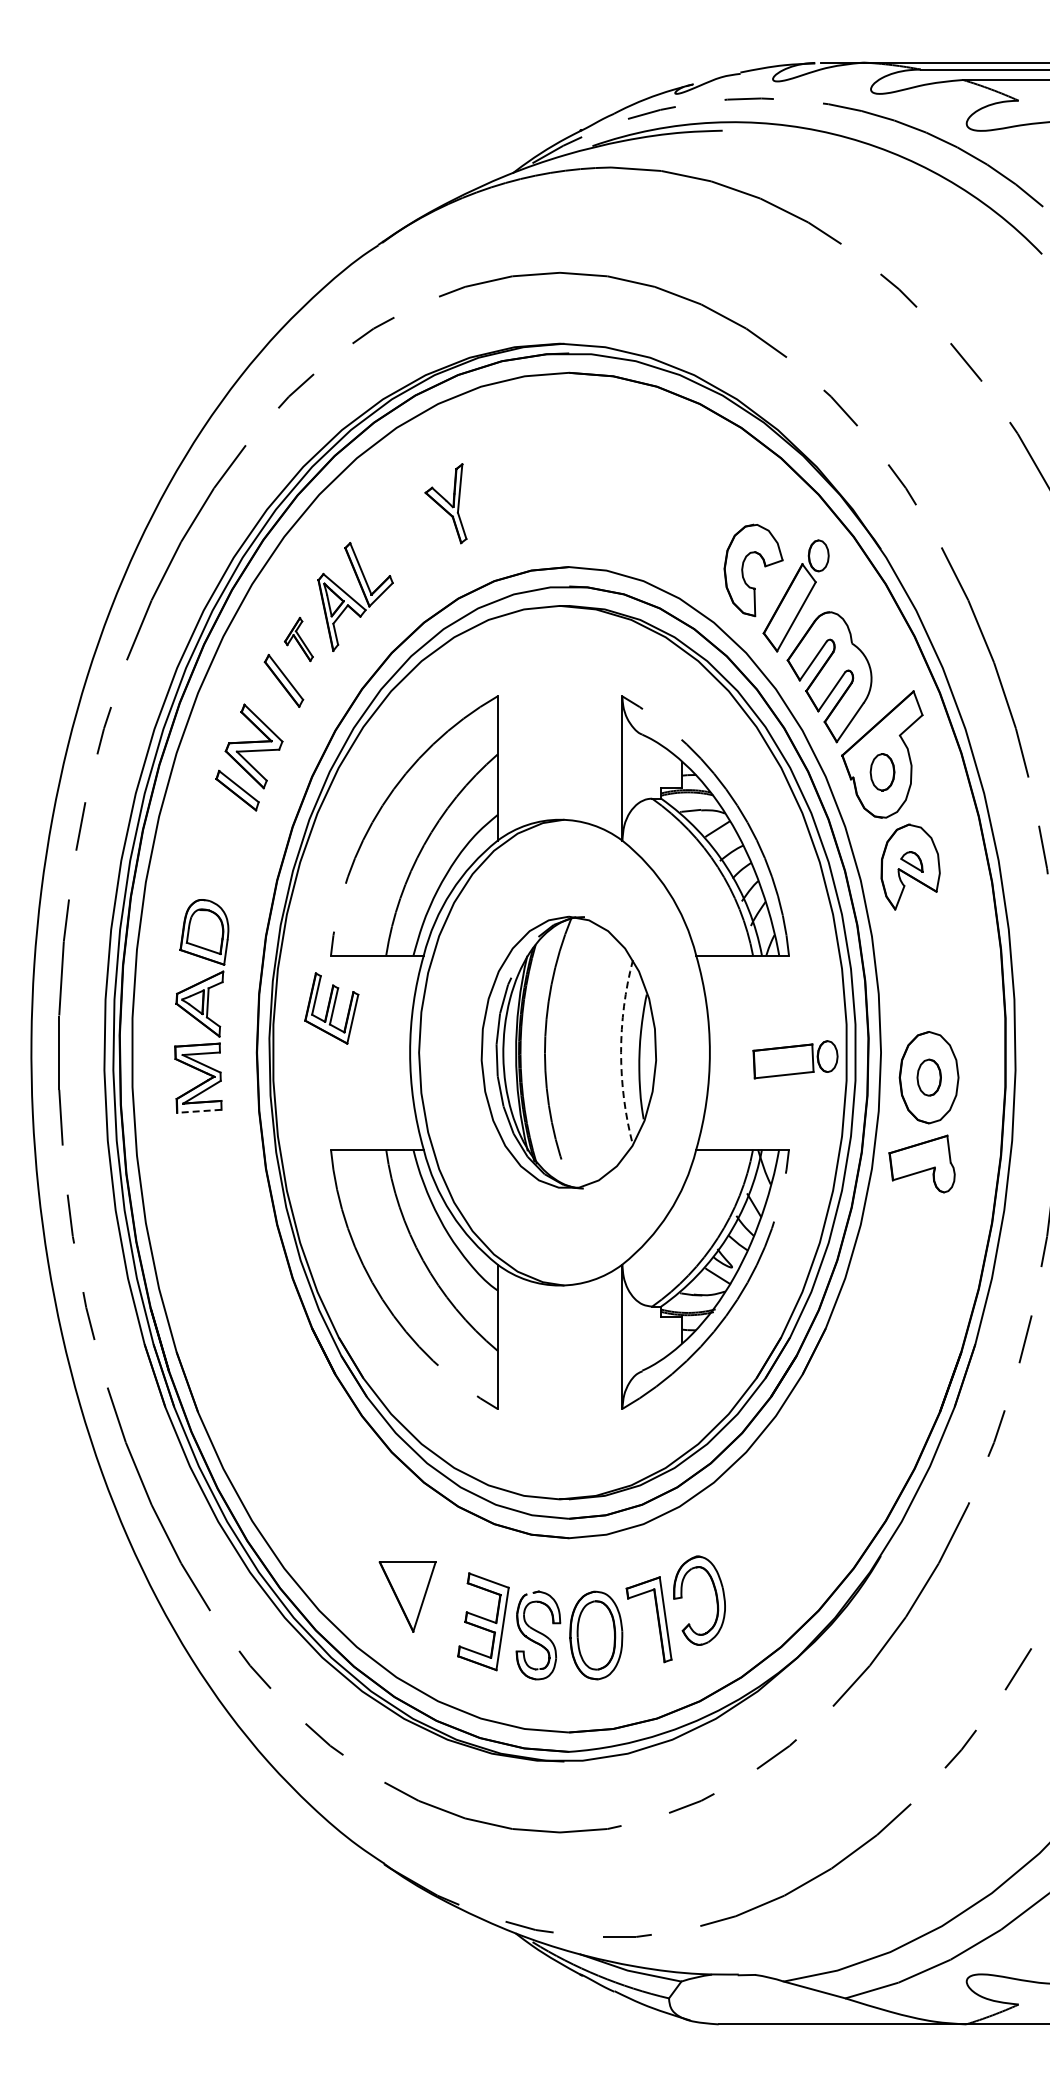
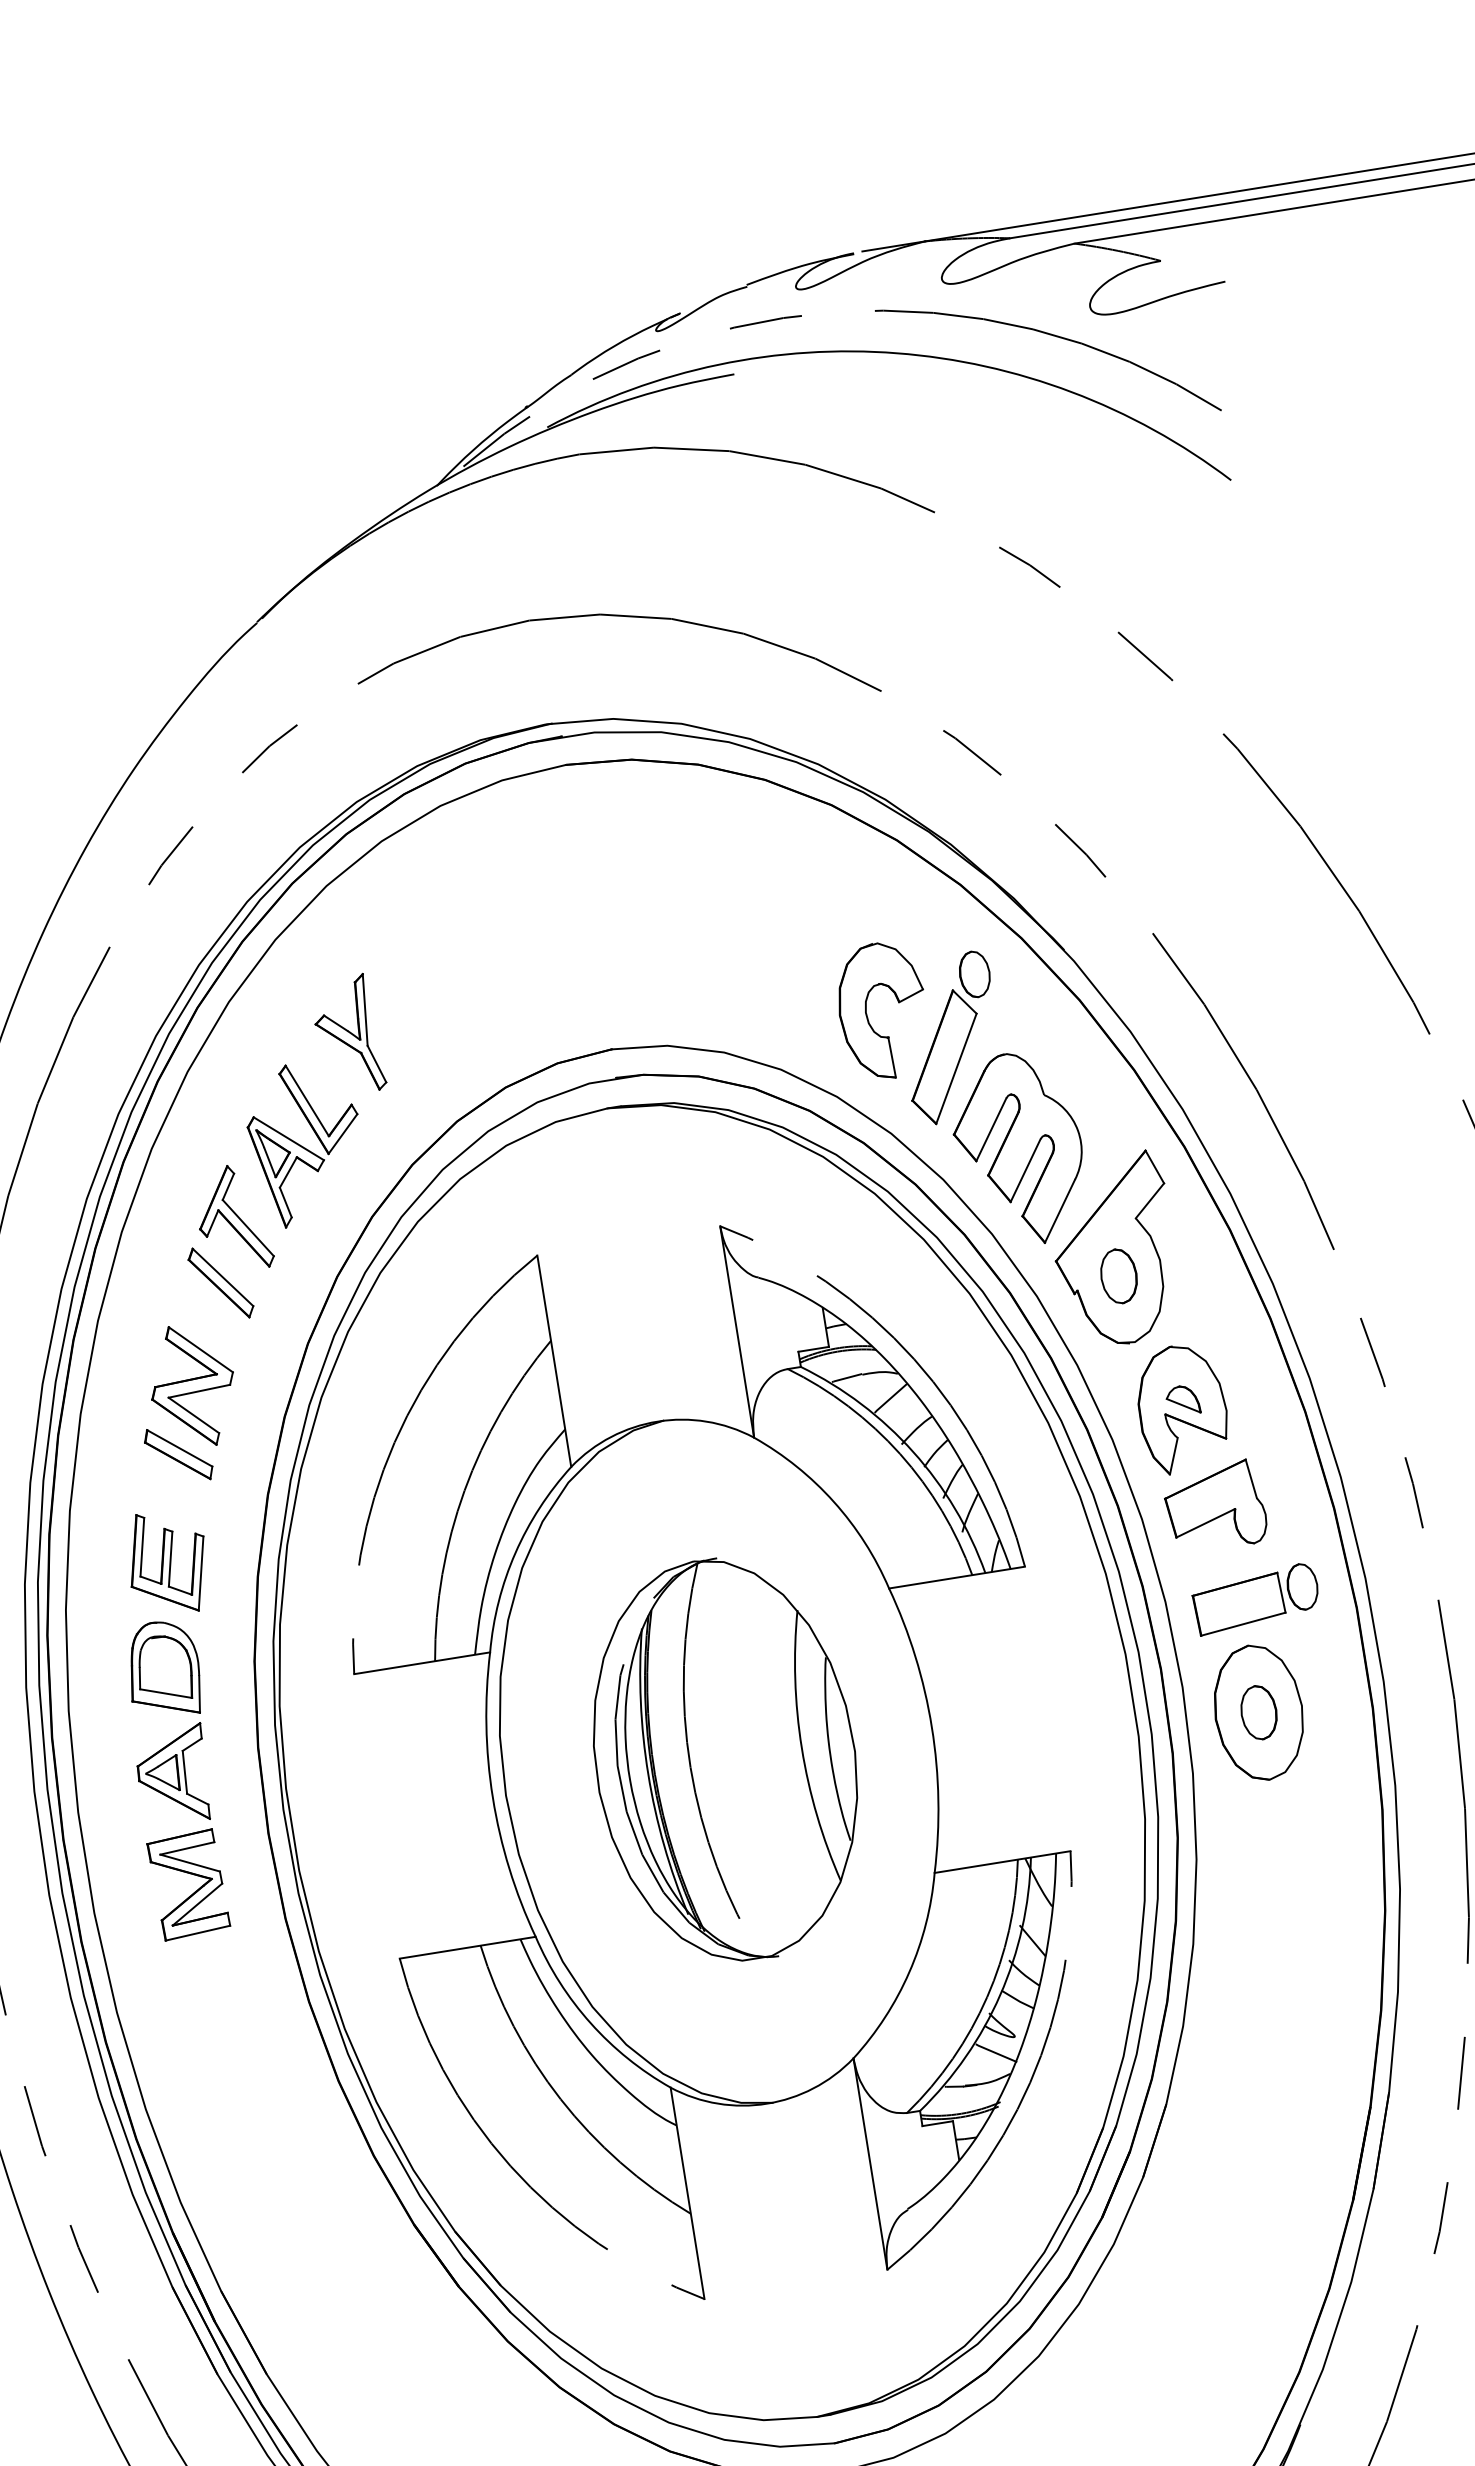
part: (445, 503) -> (347, 1035), moved
part: (298, 639) -> (232, 1218), size x1.67
part: (331, 1008) -> (167, 1562), moved
arc: (621, 1052) -> (802, 1748), dashed -> solid
part: (795, 1059) -> (1256, 1598), moved
line: (198, 1111) -> (196, 1933), dashed -> solid
part: (921, 1163) -> (1214, 1506), moved

